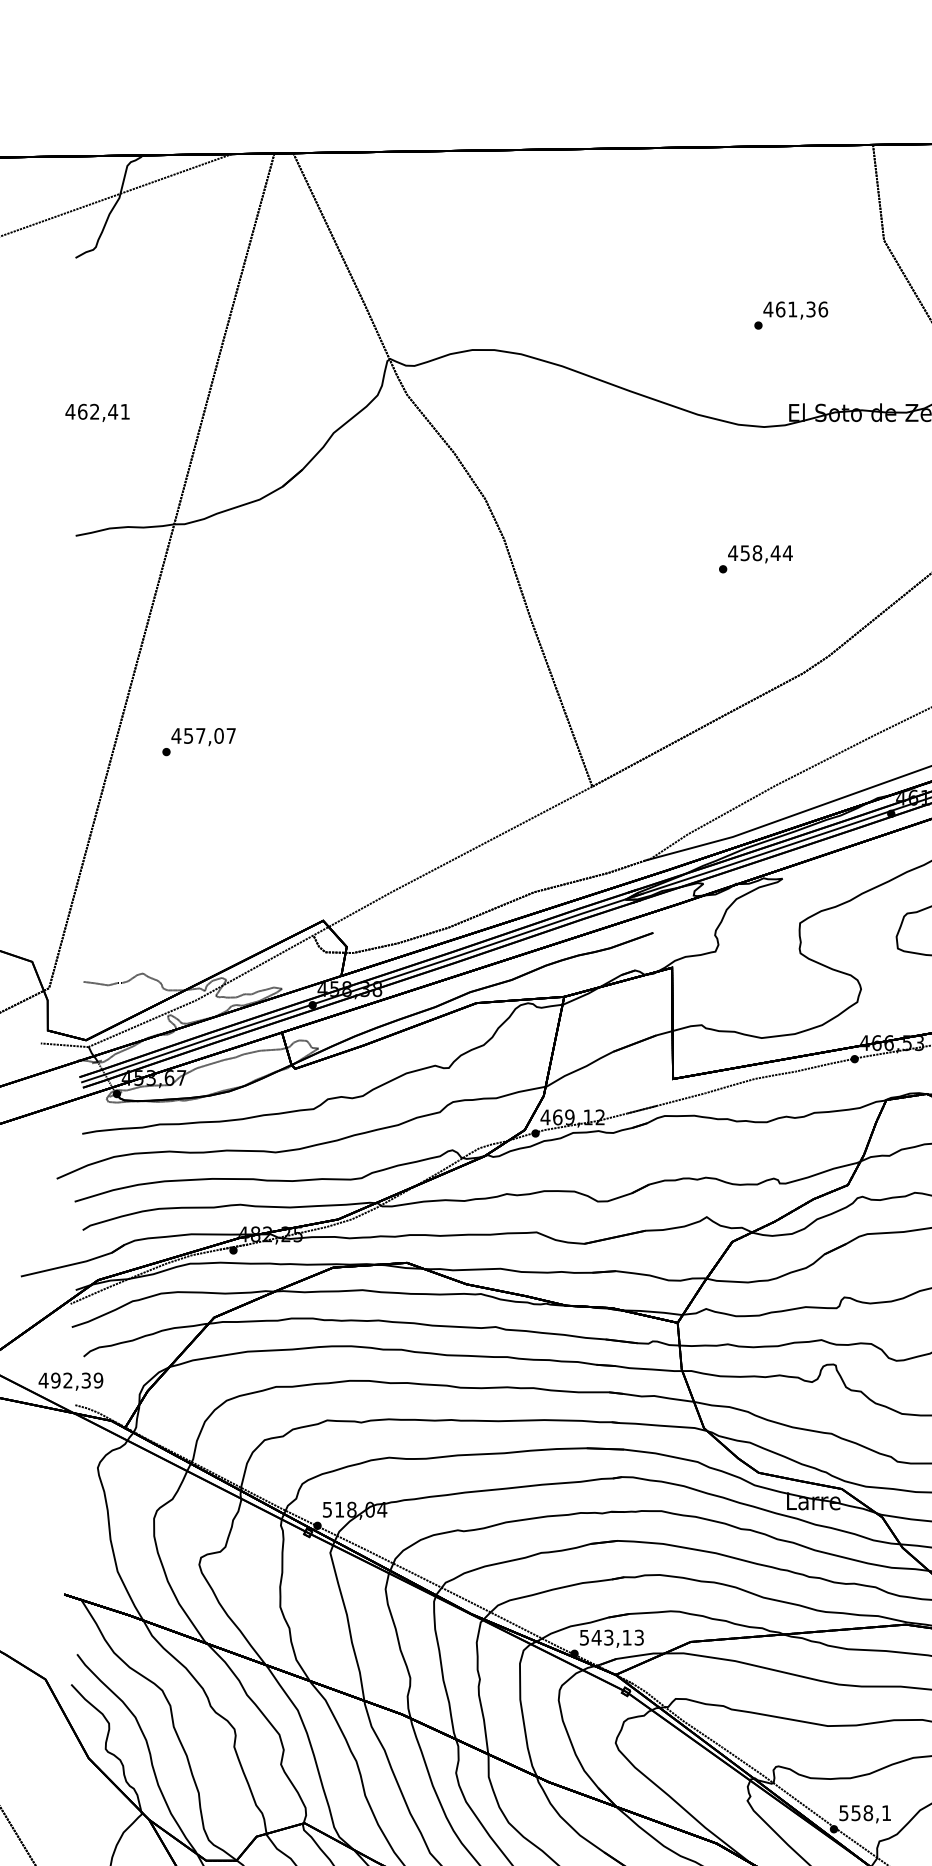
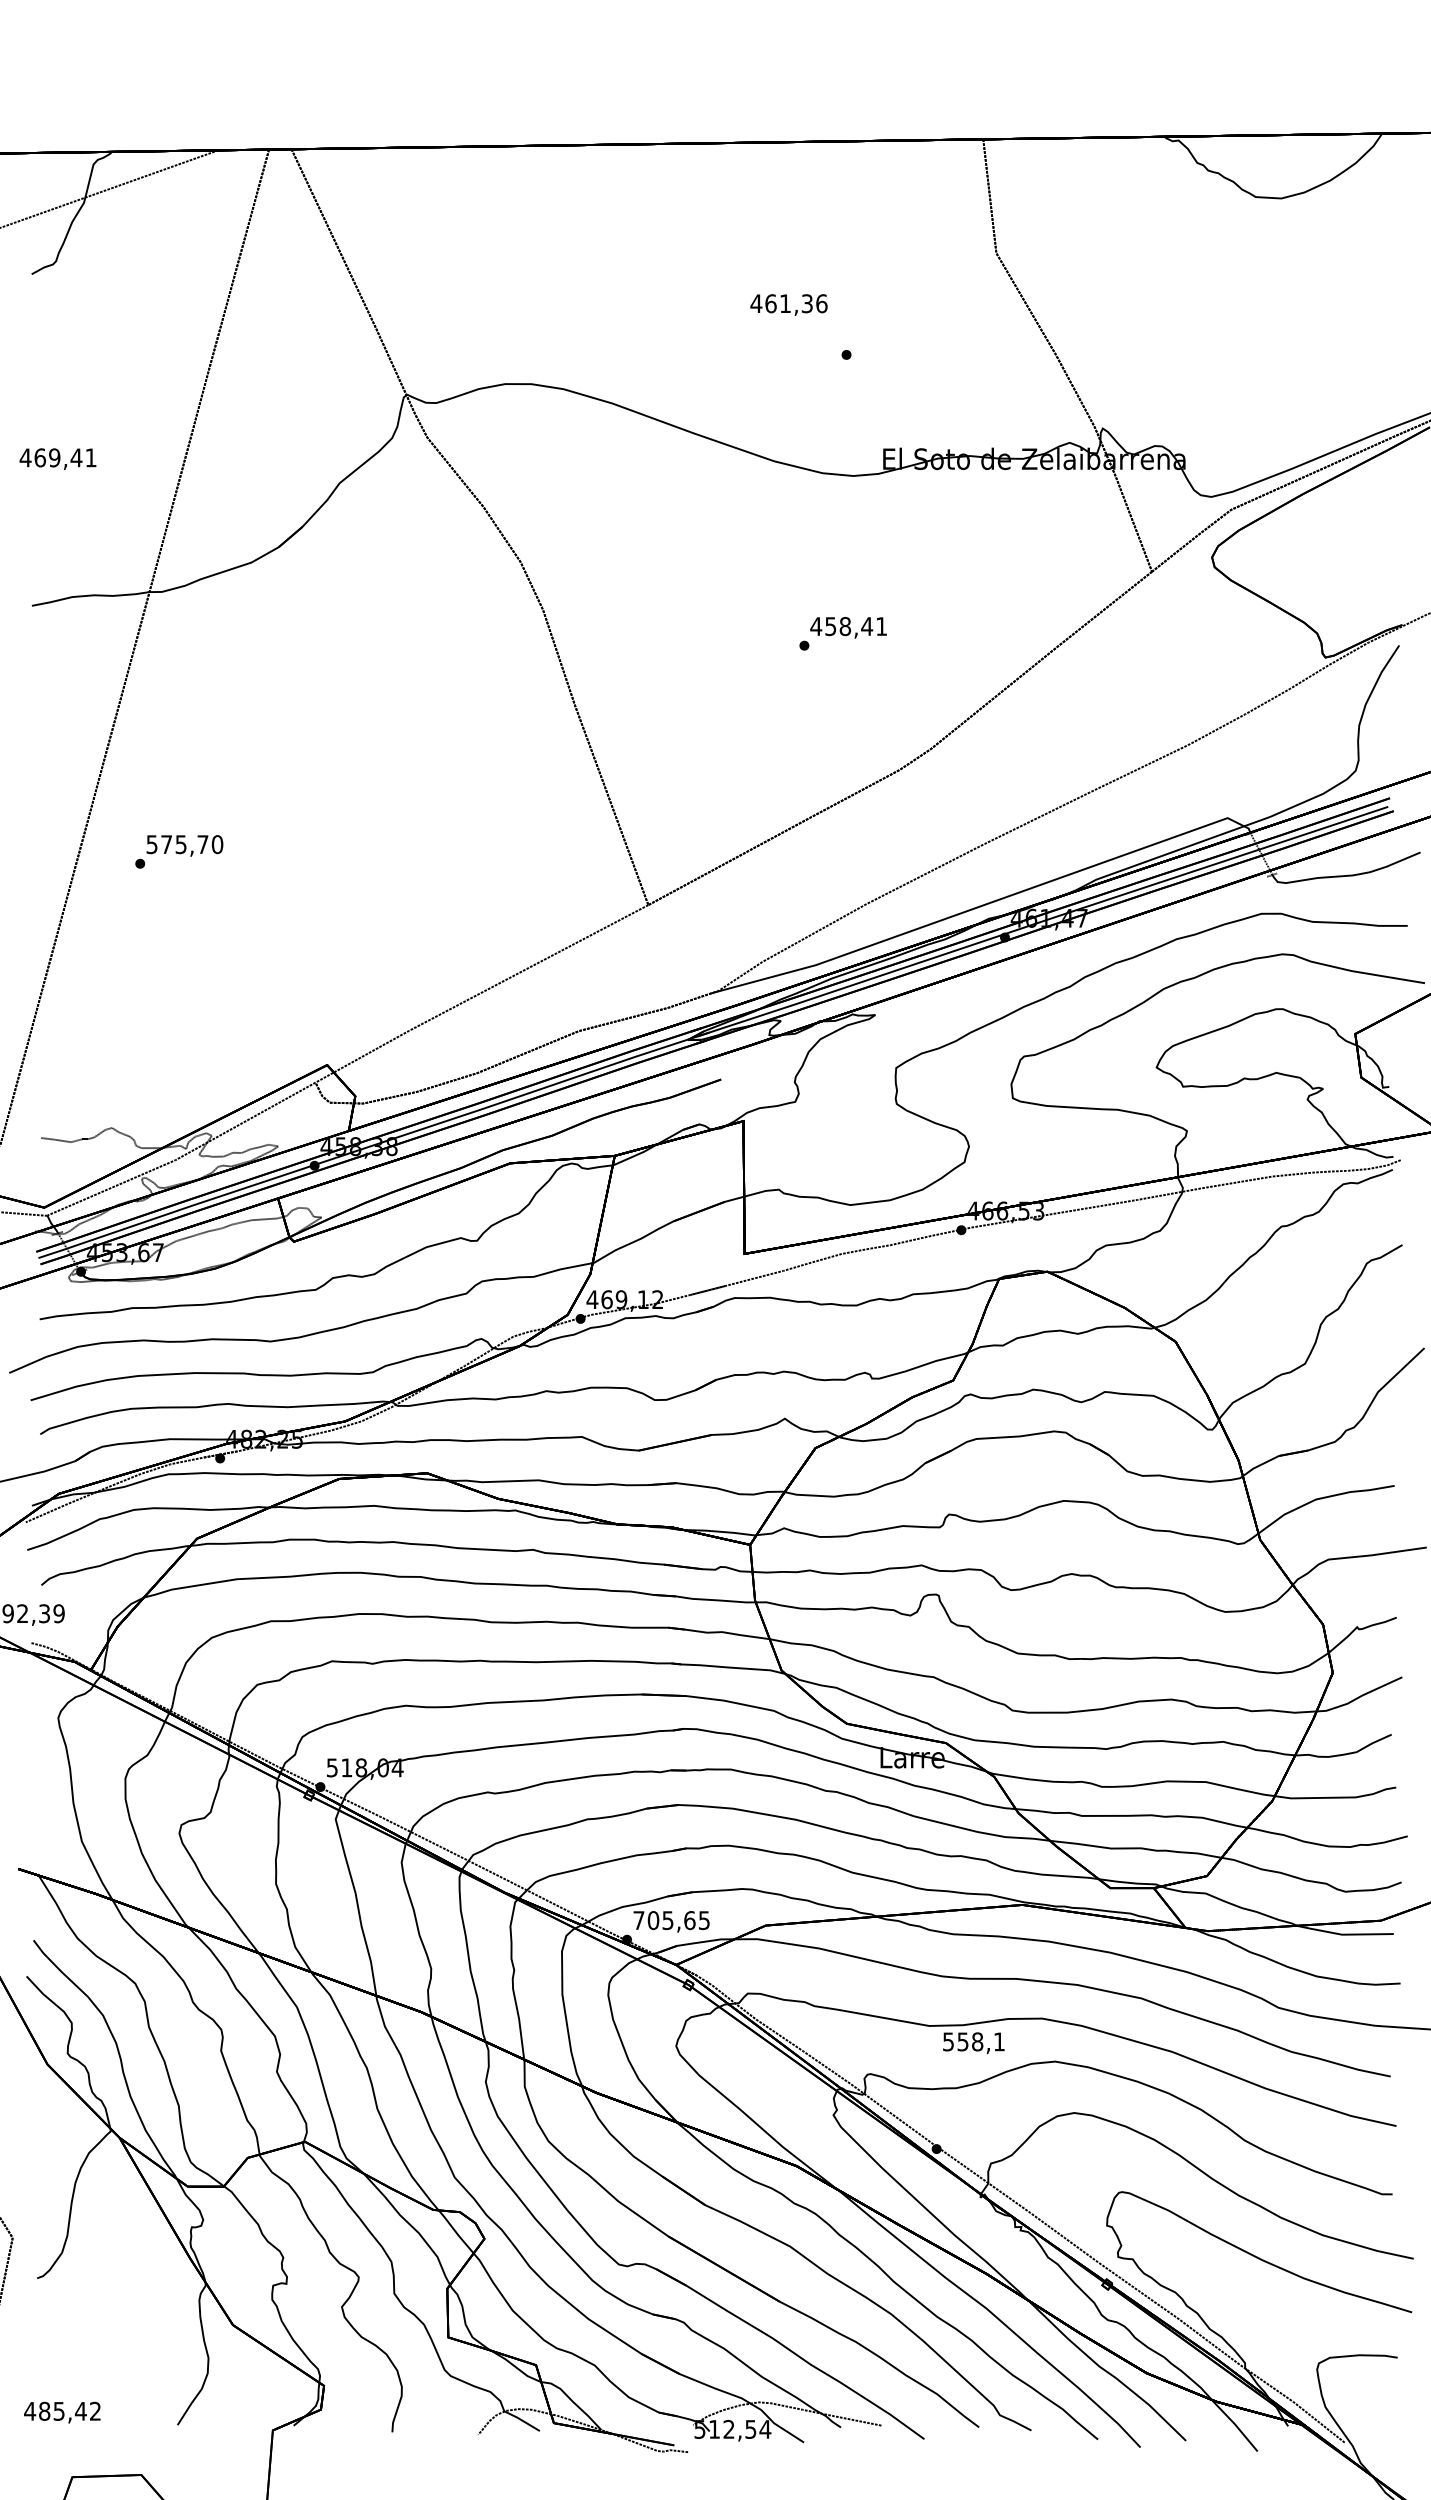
text: (795, 310) -> (788, 304), moved
text: (94, 411) -> (54, 457), 462,41 -> 469,41
text: (787, 553) -> (881, 626), 458,44 -> 458,41
text: (203, 735) -> (184, 844), 457,07 -> 575,70
text: (611, 1637) -> (671, 1920), 543,13 -> 705,65
text: (864, 1814) -> (973, 2043), moved

